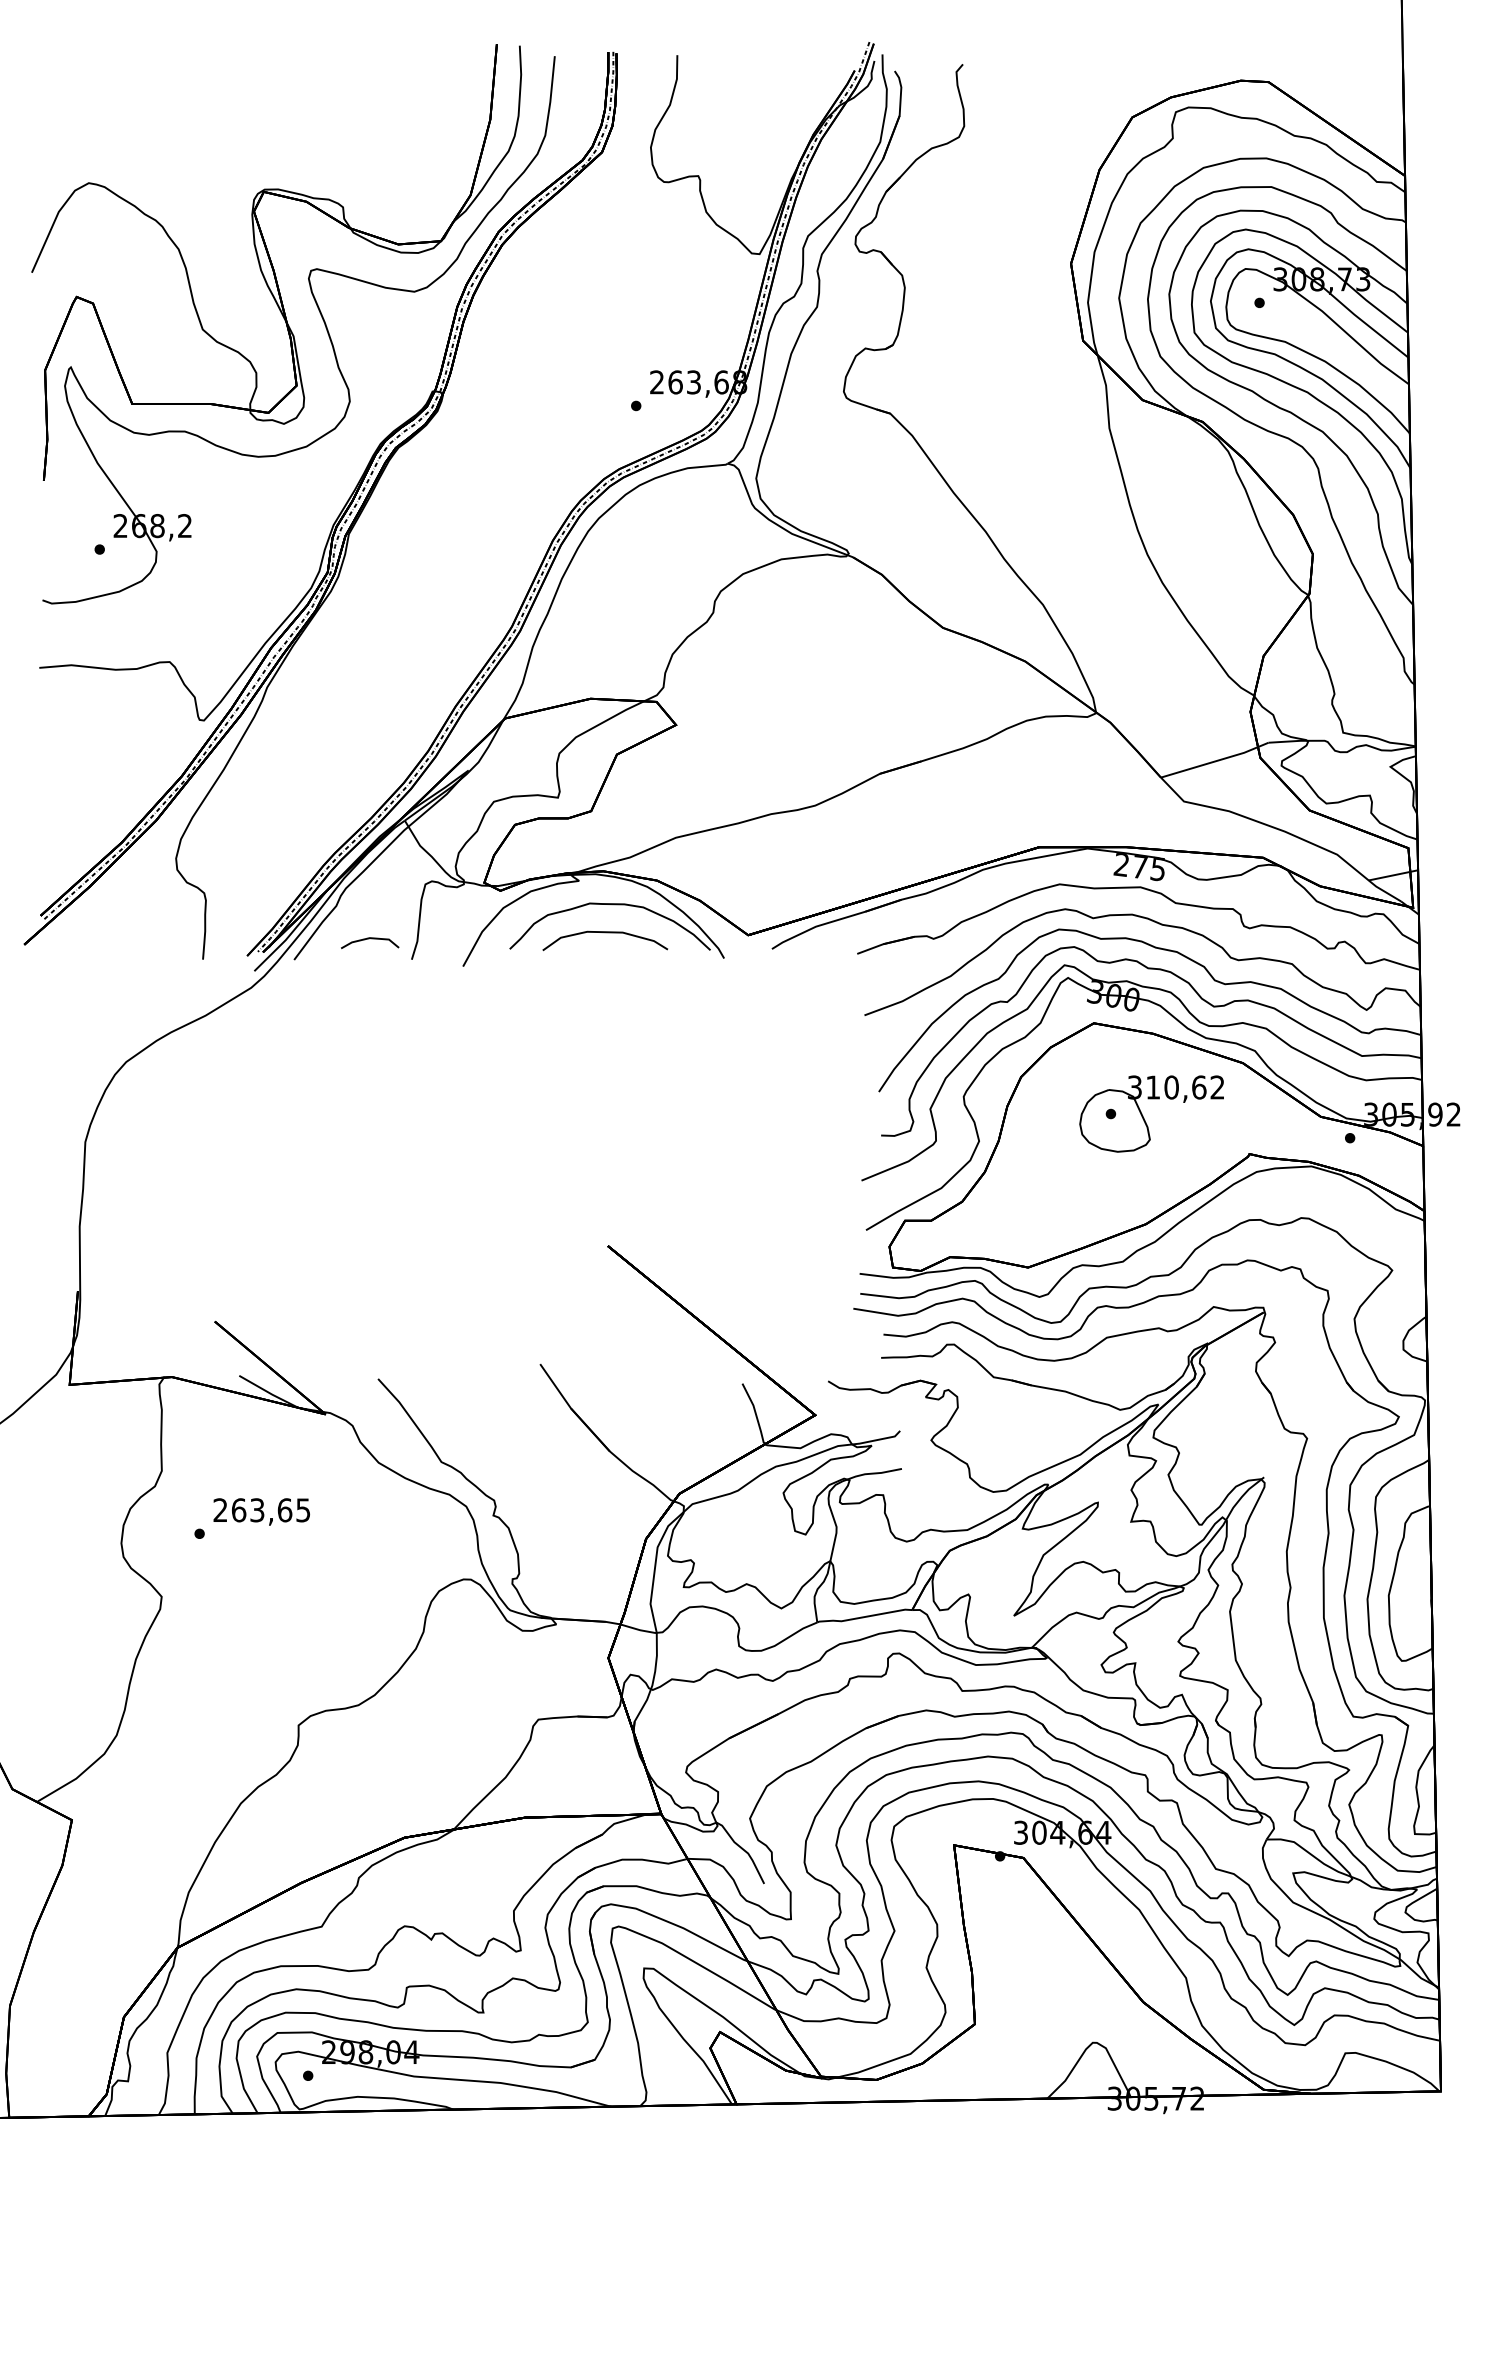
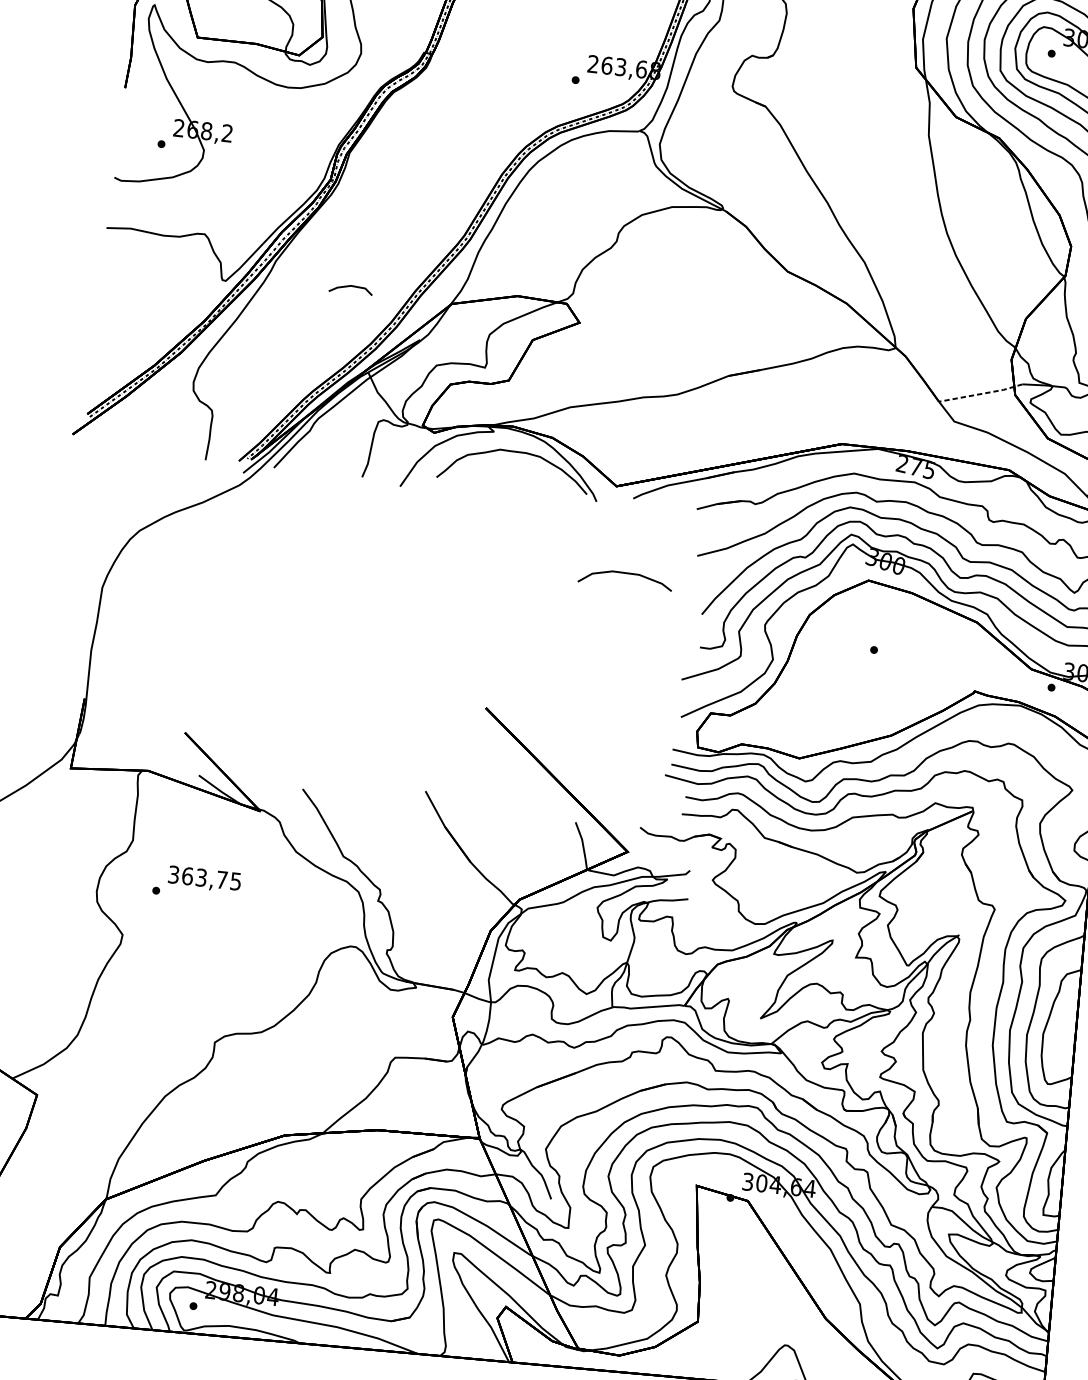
line: (1215, 761) -> (981, 394), solid -> dashed
curve: (605, 933) -> (626, 574), moved
line: (369, 939) -> (350, 286), moved
part: (1143, 1115) -> (898, 653), removed
text: (252, 1510) -> (197, 877), 263,65 -> 363,75

